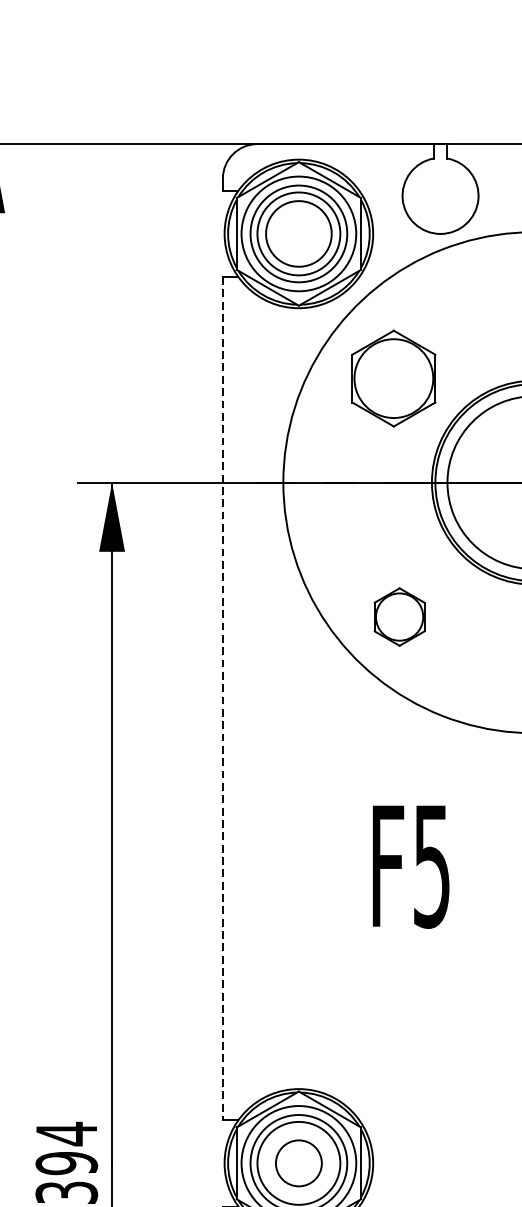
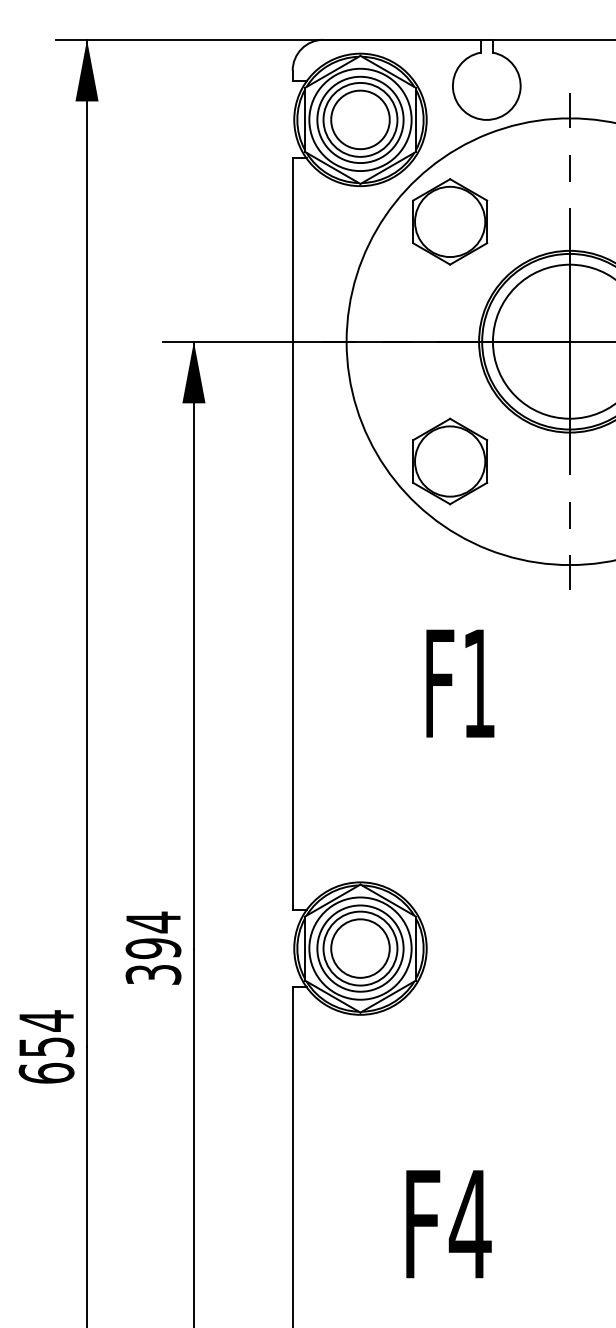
part: (394, 378) -> (450, 221), moved
part: (399, 617) -> (450, 461), size x1.67
line: (222, 698) -> (292, 534), dashed -> solid
text: (431, 867) -> (478, 684), F5 -> F1
circle: (298, 1163) -> (360, 948), size x1.43

